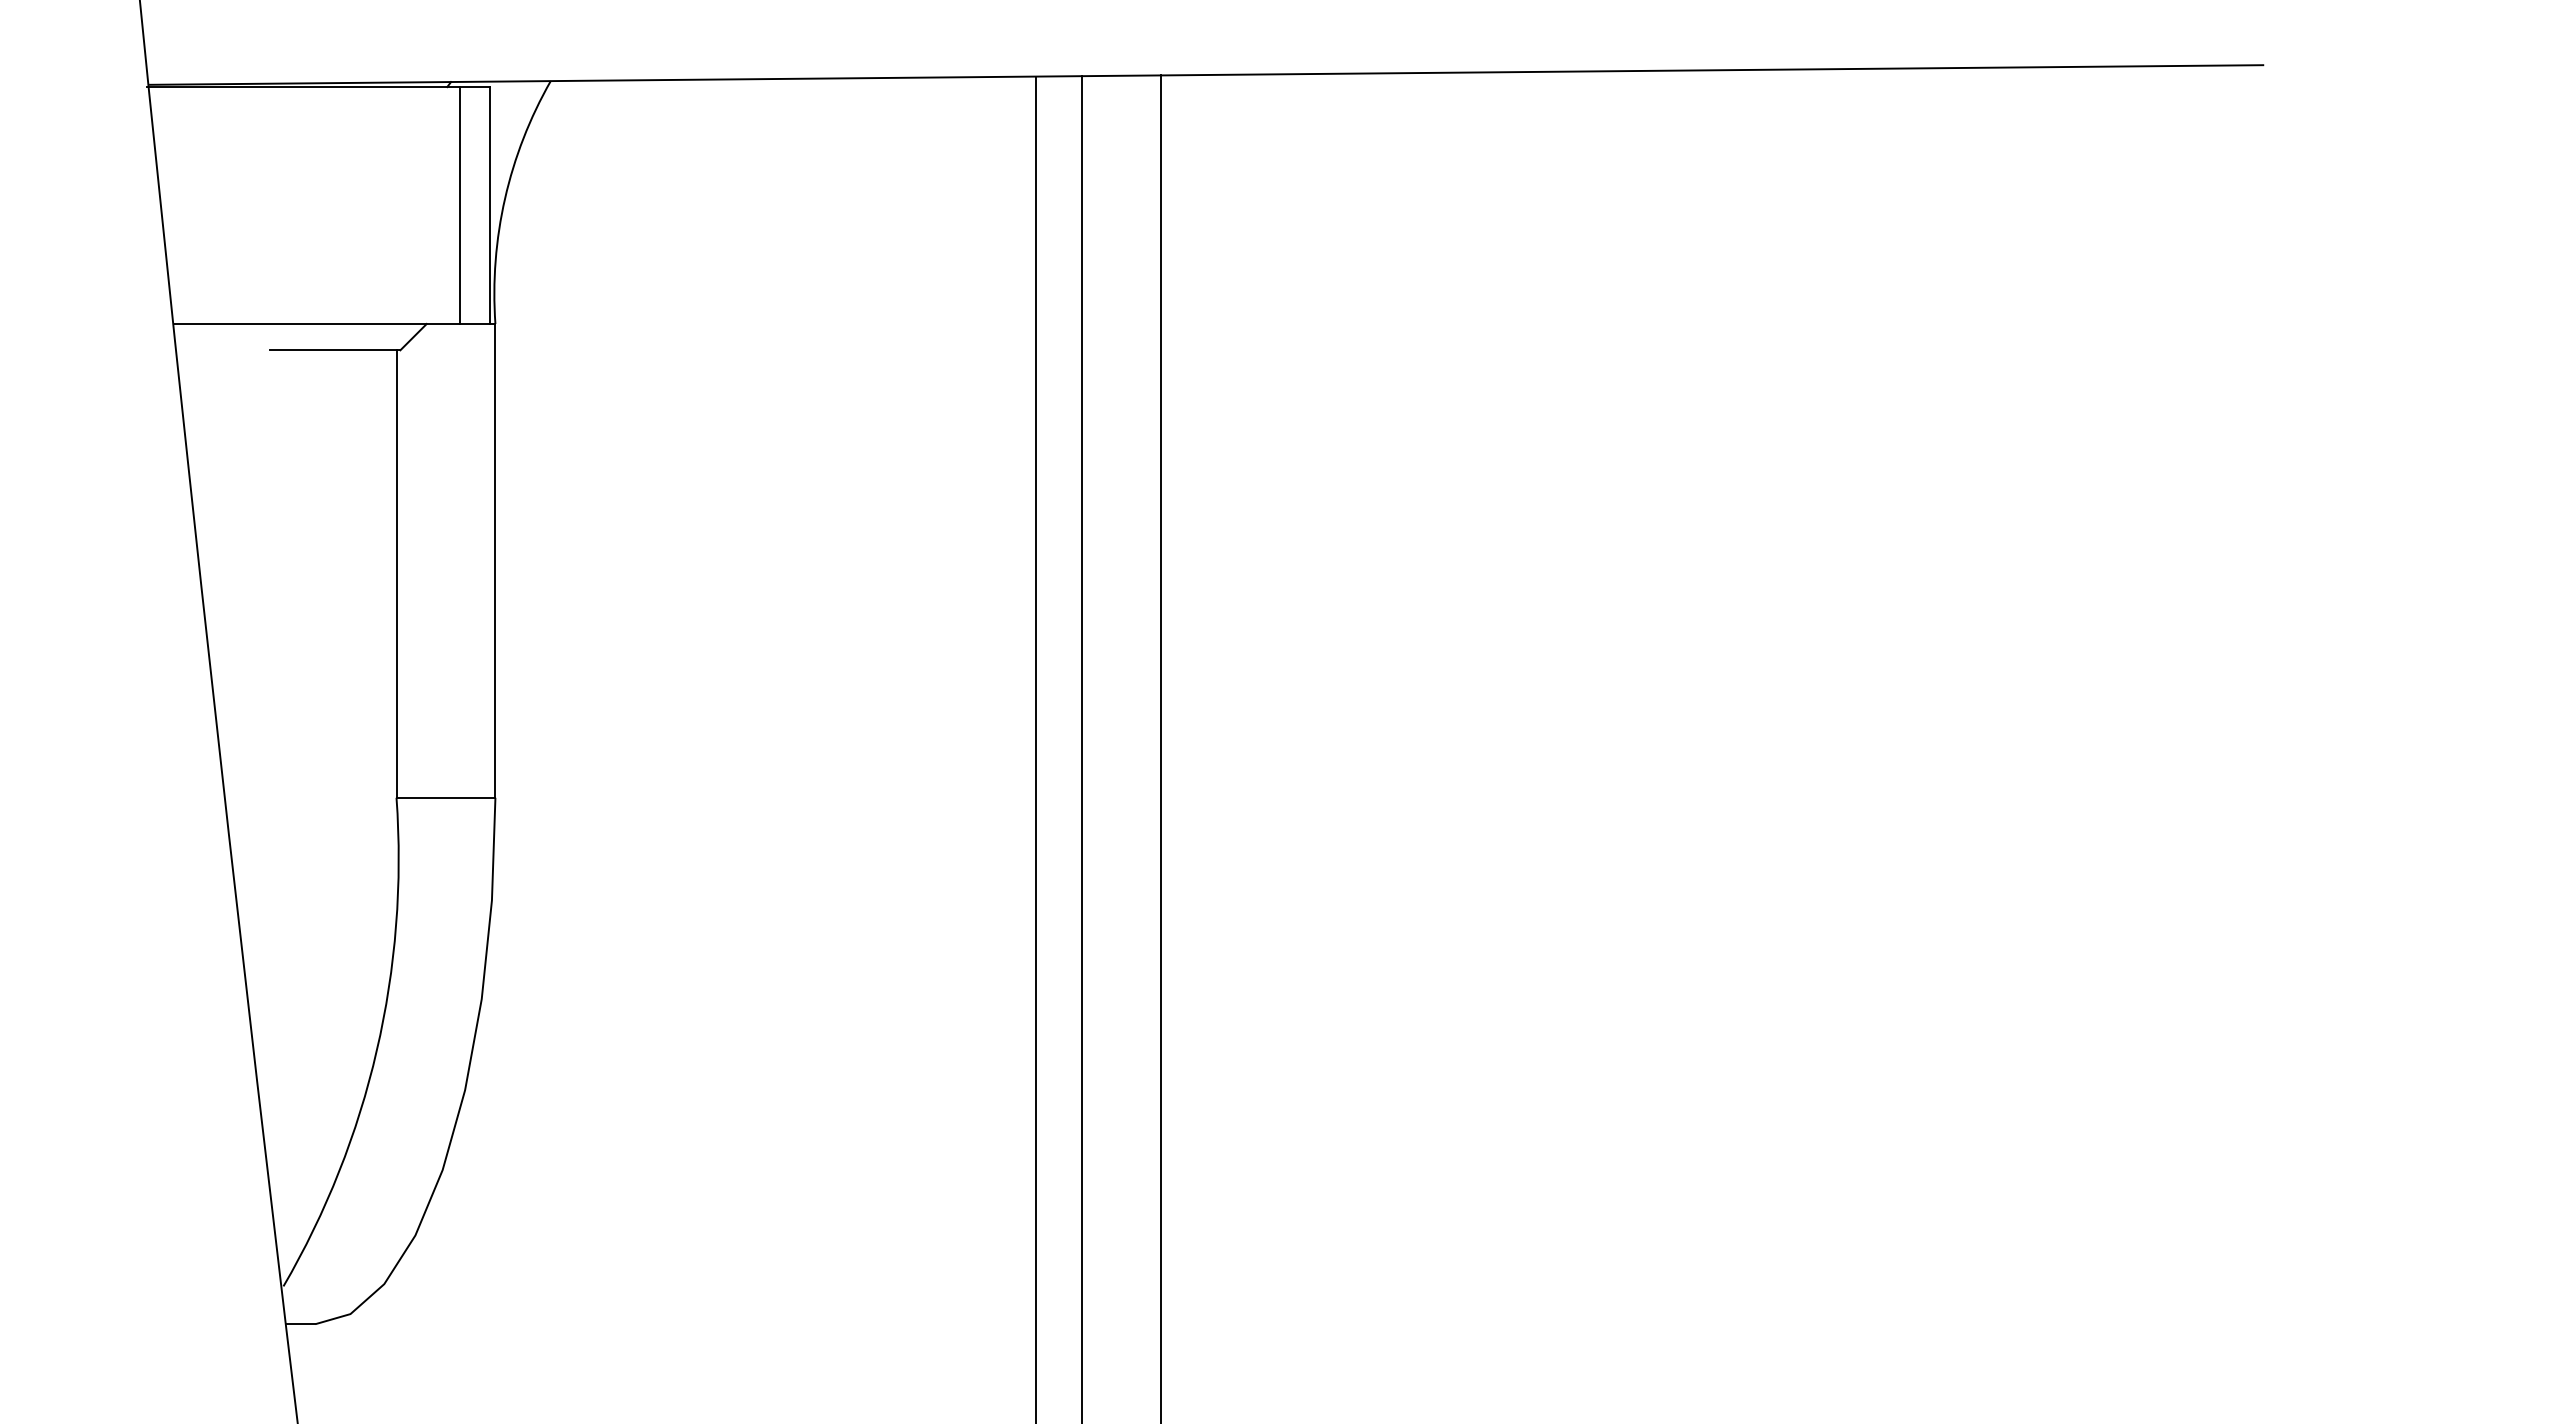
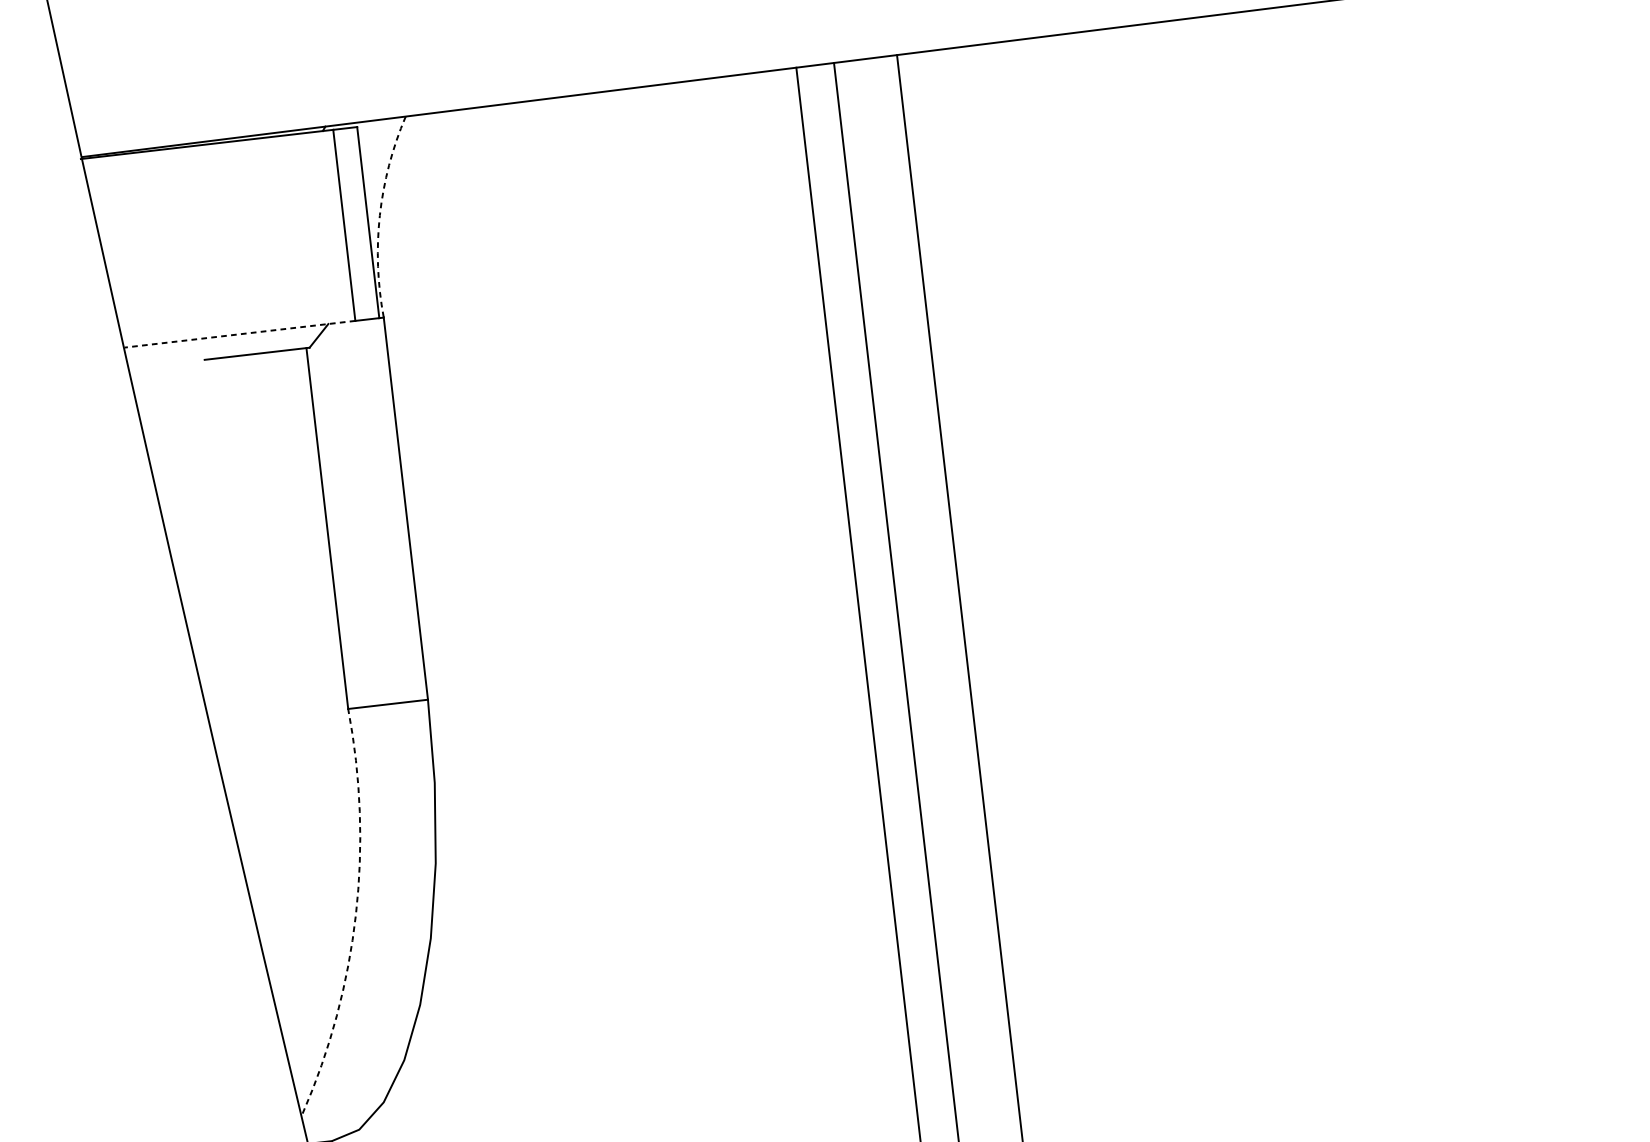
arc: (505, 198) -> (380, 215), solid -> dashed
line: (316, 323) -> (239, 333), solid -> dashed
arc: (376, 1050) -> (355, 914), solid -> dashed

